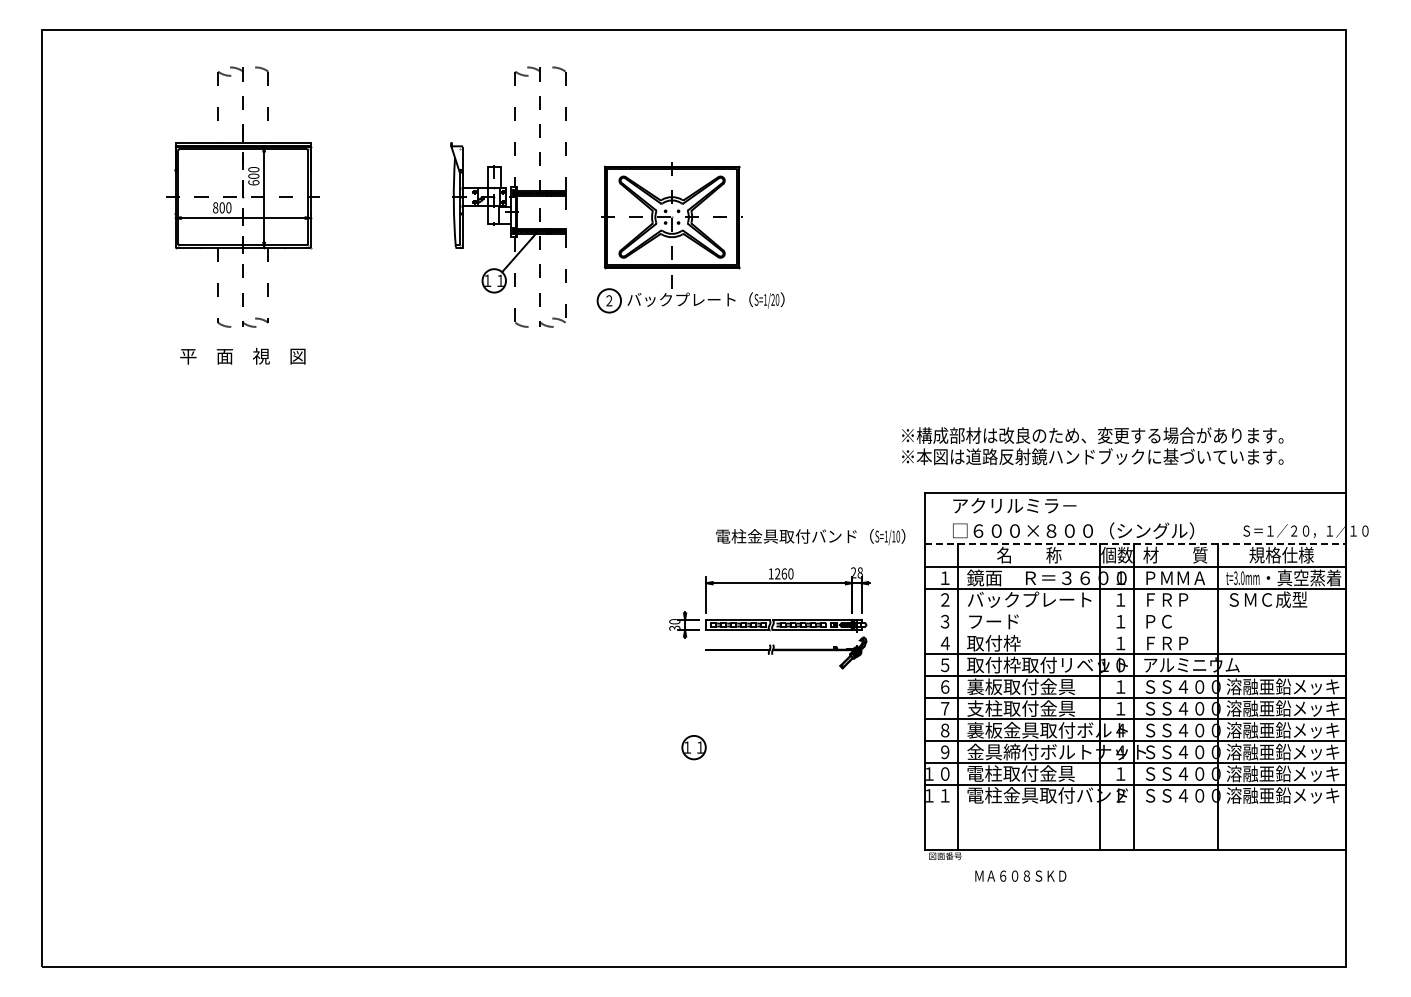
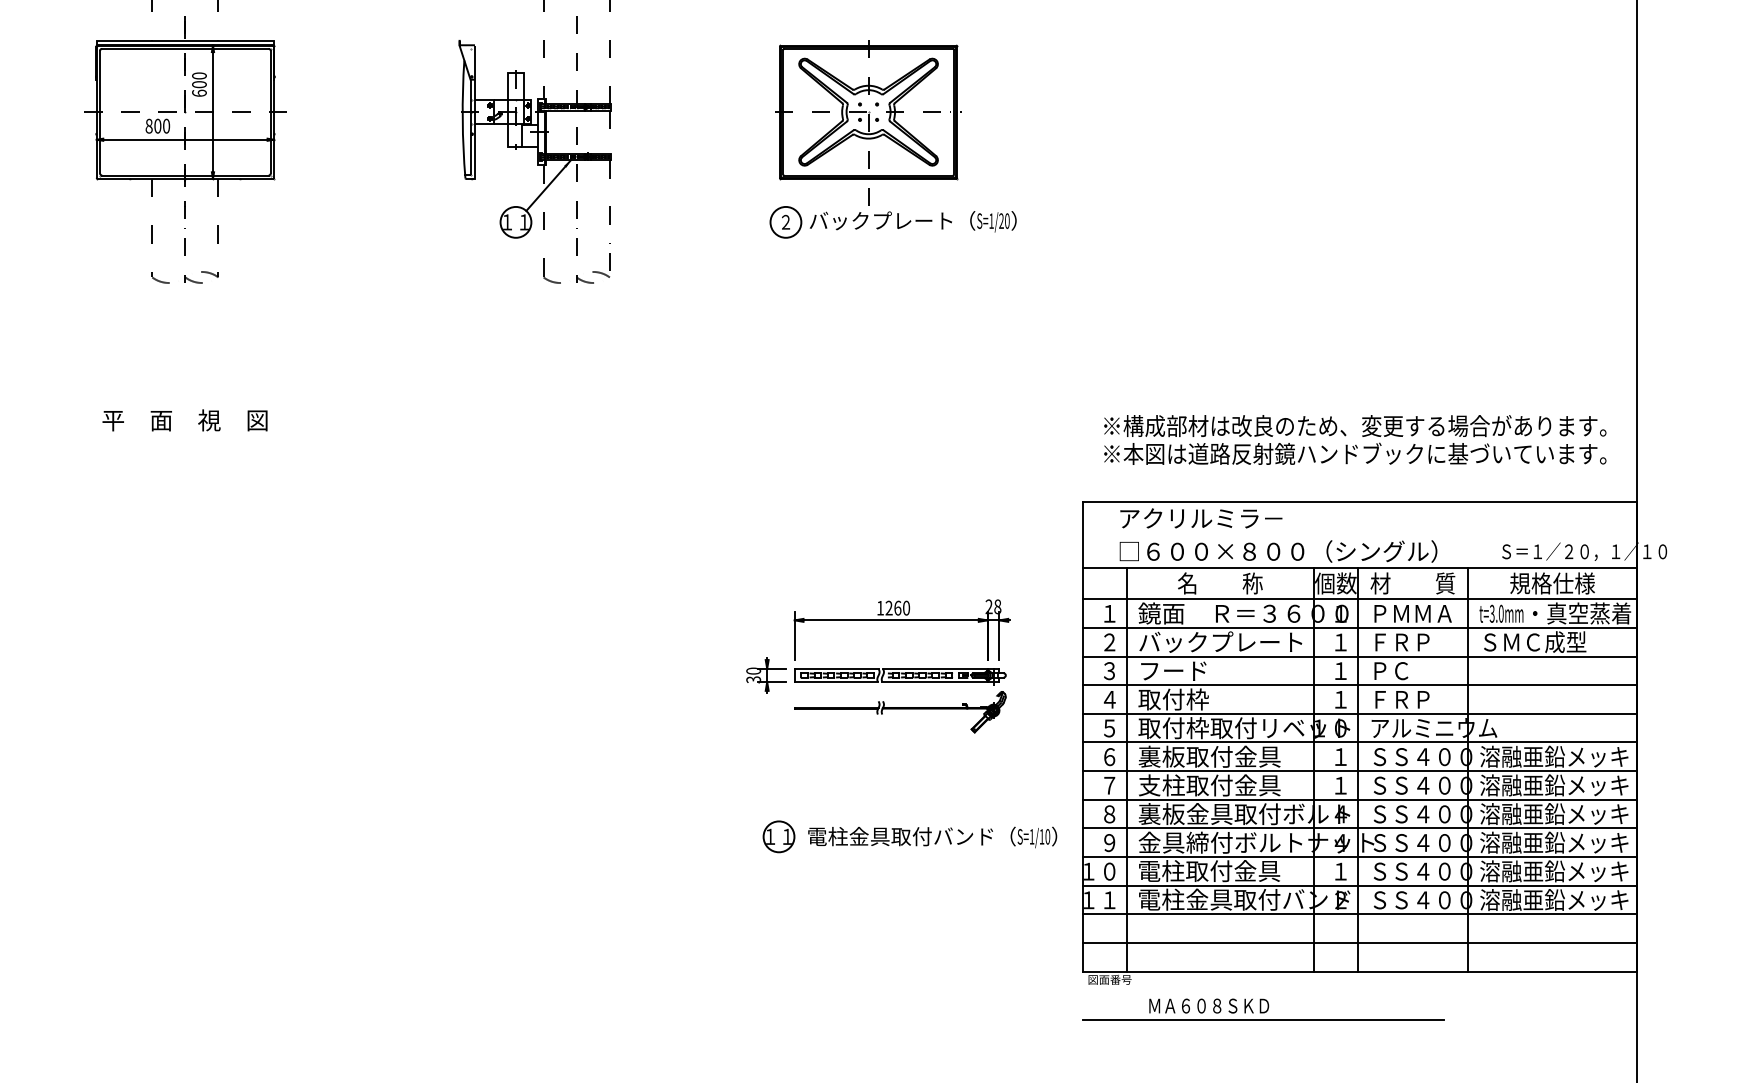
part: (690, 237) -> (892, 138), moved
text: (242, 356) -> (184, 420), moved
text: (1092, 446) -> (1354, 440), moved
text: (810, 537) -> (932, 838), moved
line: (1135, 543) -> (1360, 568), dashed -> solid
line: (1134, 610) -> (1358, 656), added
line: (1134, 632) -> (1358, 685), added
line: (1134, 806) -> (1358, 914), added
line: (1134, 828) -> (1358, 943), added
line: (1061, 886) -> (1262, 1019), added

